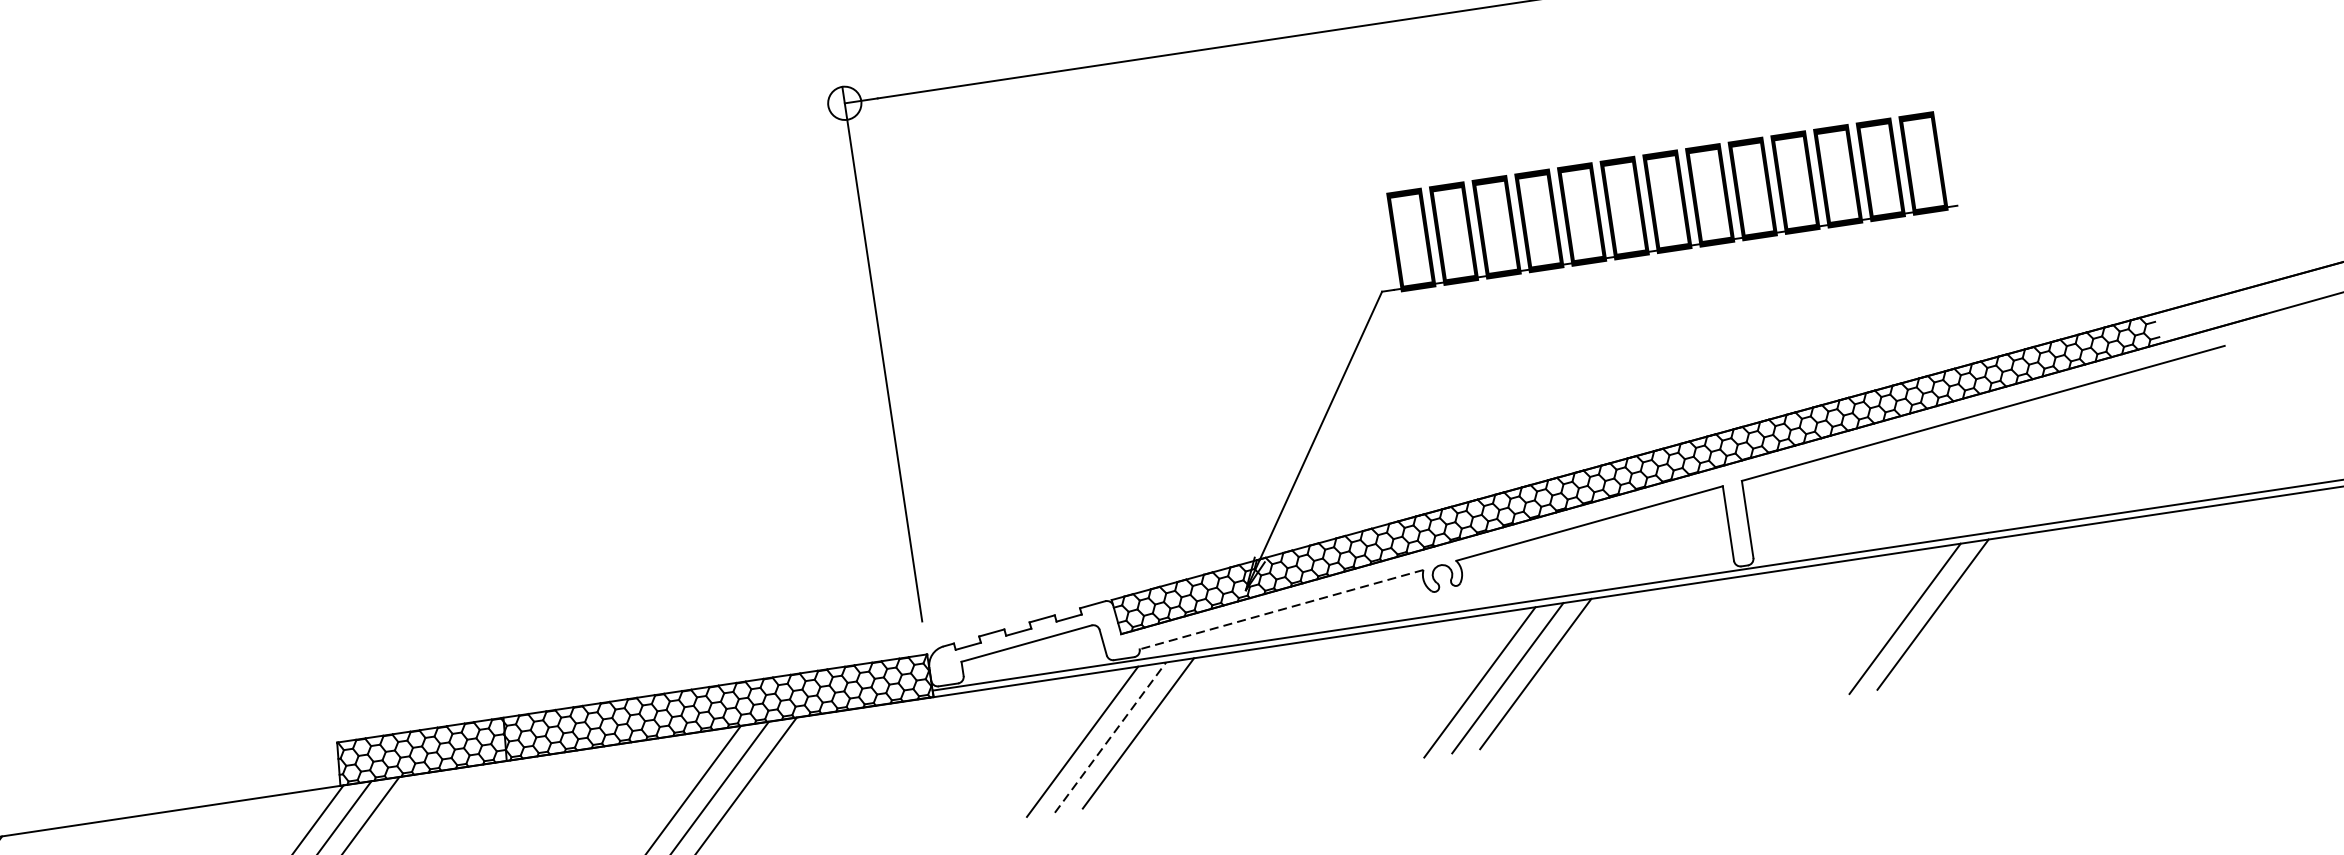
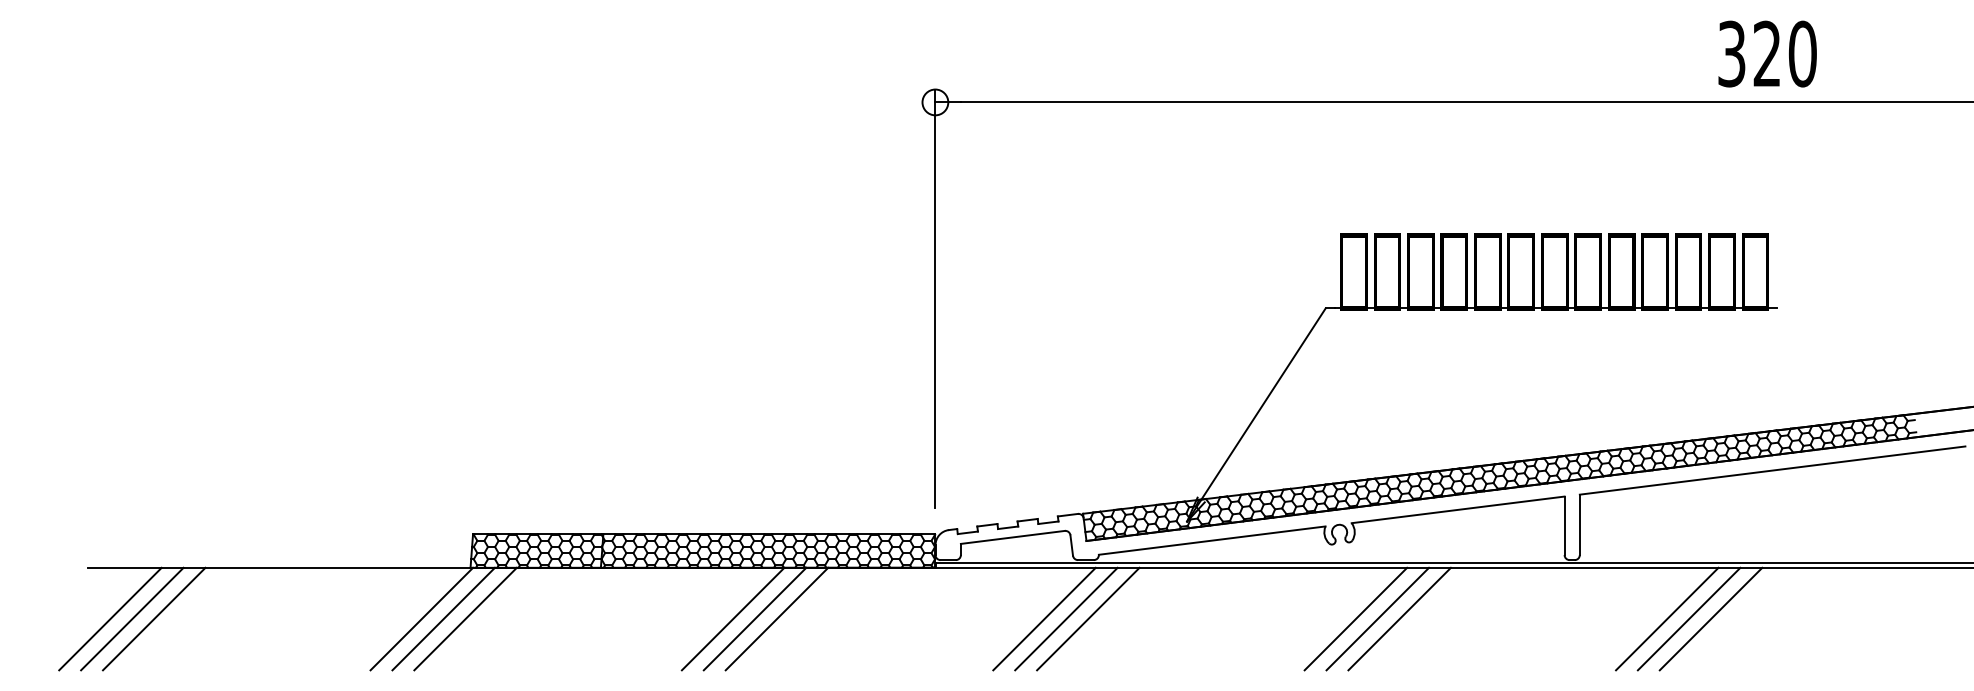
line: (1280, 609) -> (1211, 540), dashed -> solid
line: (1877, 622) -> (1667, 618), added
line: (1110, 736) -> (1066, 618), dashed -> solid

